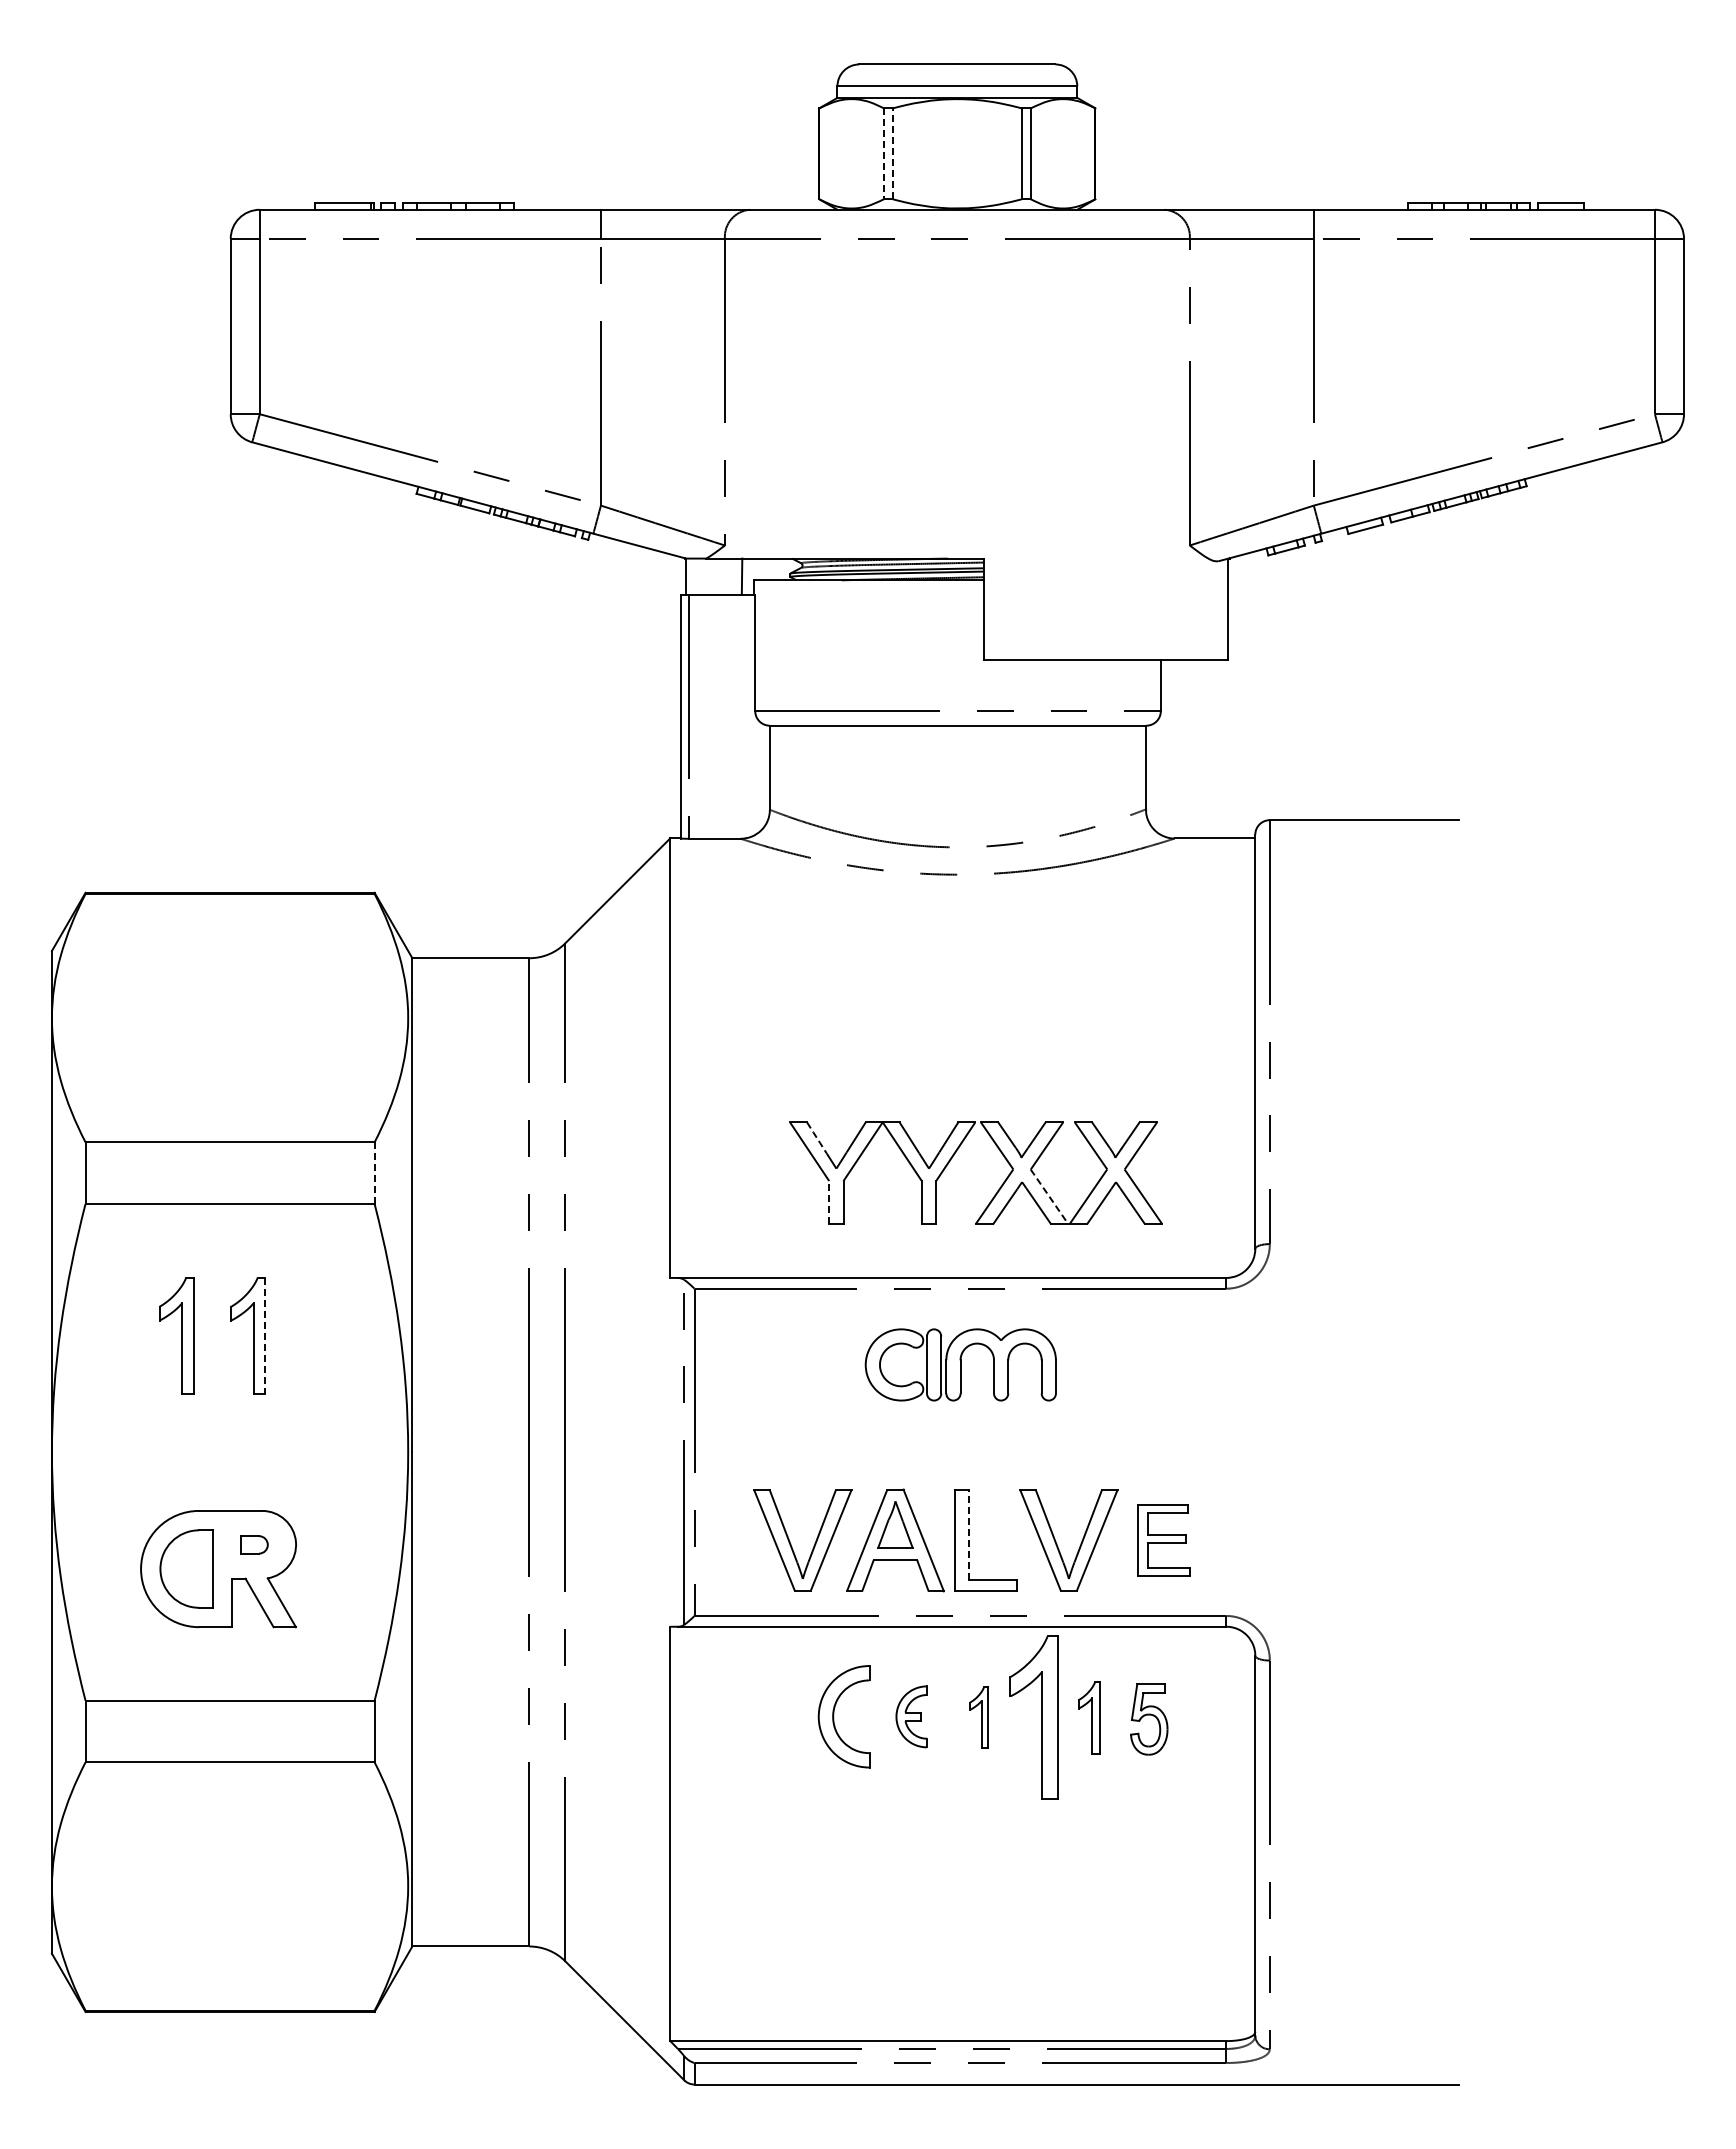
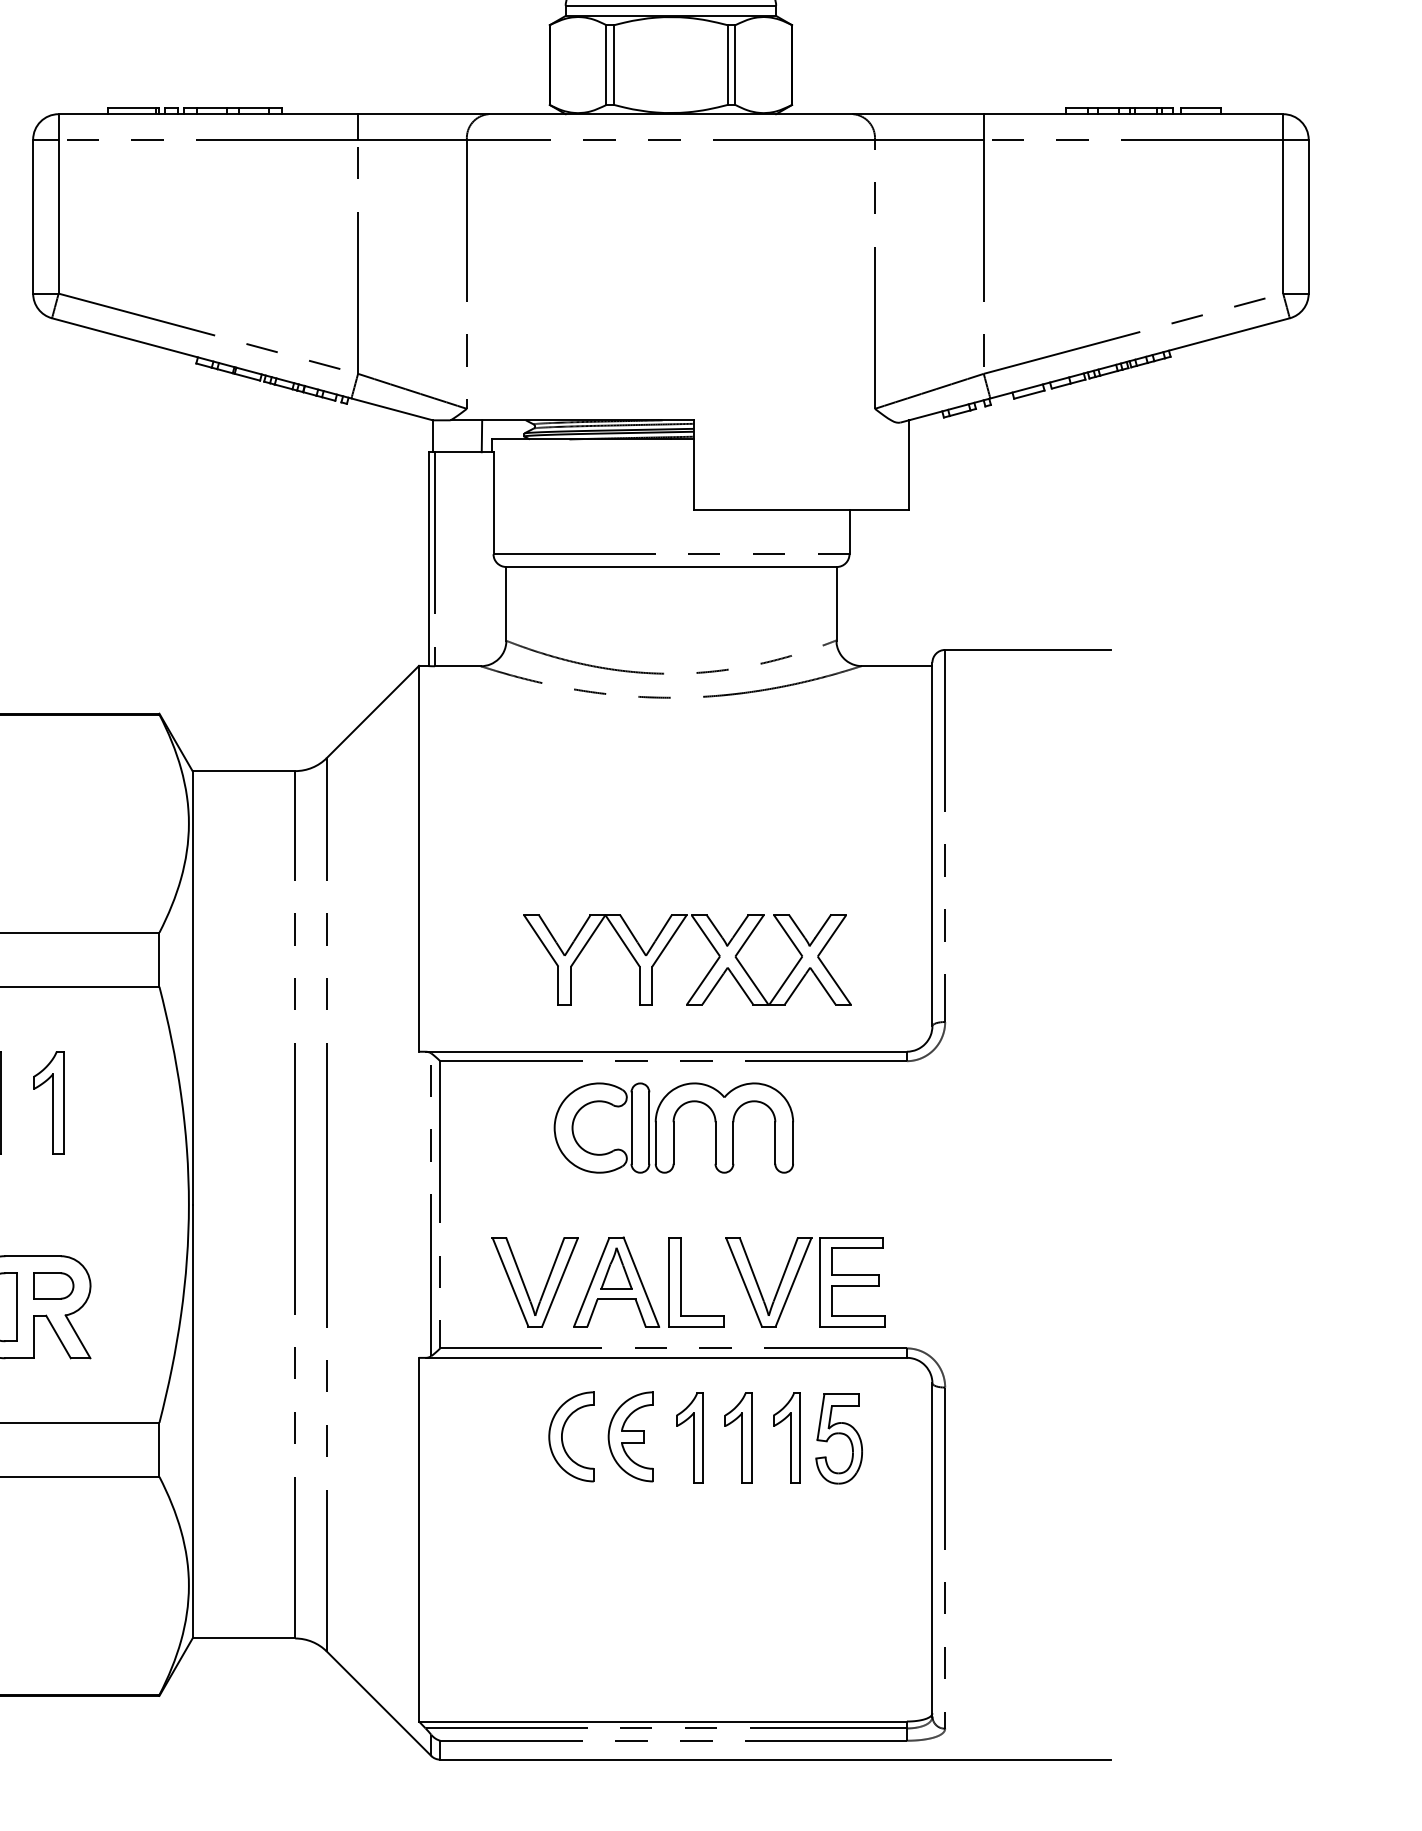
line: (892, 153) -> (613, 64), dashed -> solid
line: (883, 154) -> (606, 65), dashed -> solid
line: (817, 1138) -> (548, 929), dashed -> solid
line: (374, 1173) -> (159, 960), dashed -> solid
line: (1049, 1197) -> (751, 981), dashed -> solid
line: (829, 1202) -> (558, 985), dashed -> solid
line: (265, 1336) -> (63, 1103), dashed -> solid
part: (960, 1364) -> (673, 1127), size x1.43
line: (969, 1534) -> (681, 1276), dashed -> solid
part: (1163, 1540) -> (851, 1282), size x1.43
part: (254, 1544) -> (54, 1285), size x1.67
part: (911, 1716) -> (630, 1436), size x1.67
part: (978, 1717) -> (689, 1437), size x1.67
part: (1033, 1717) -> (737, 1437), size x0.62
part: (1088, 1717) -> (786, 1437), size x1.43
part: (1149, 1718) -> (839, 1438), size x1.43

